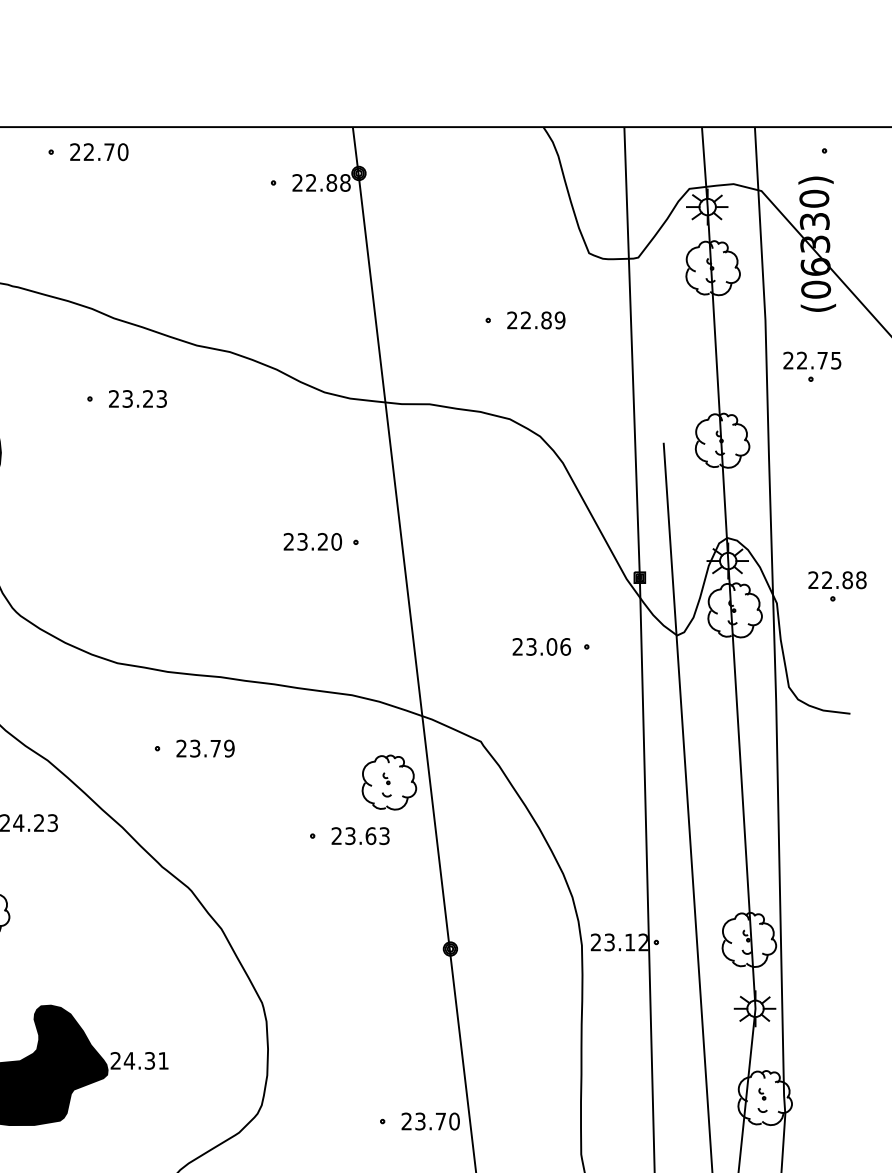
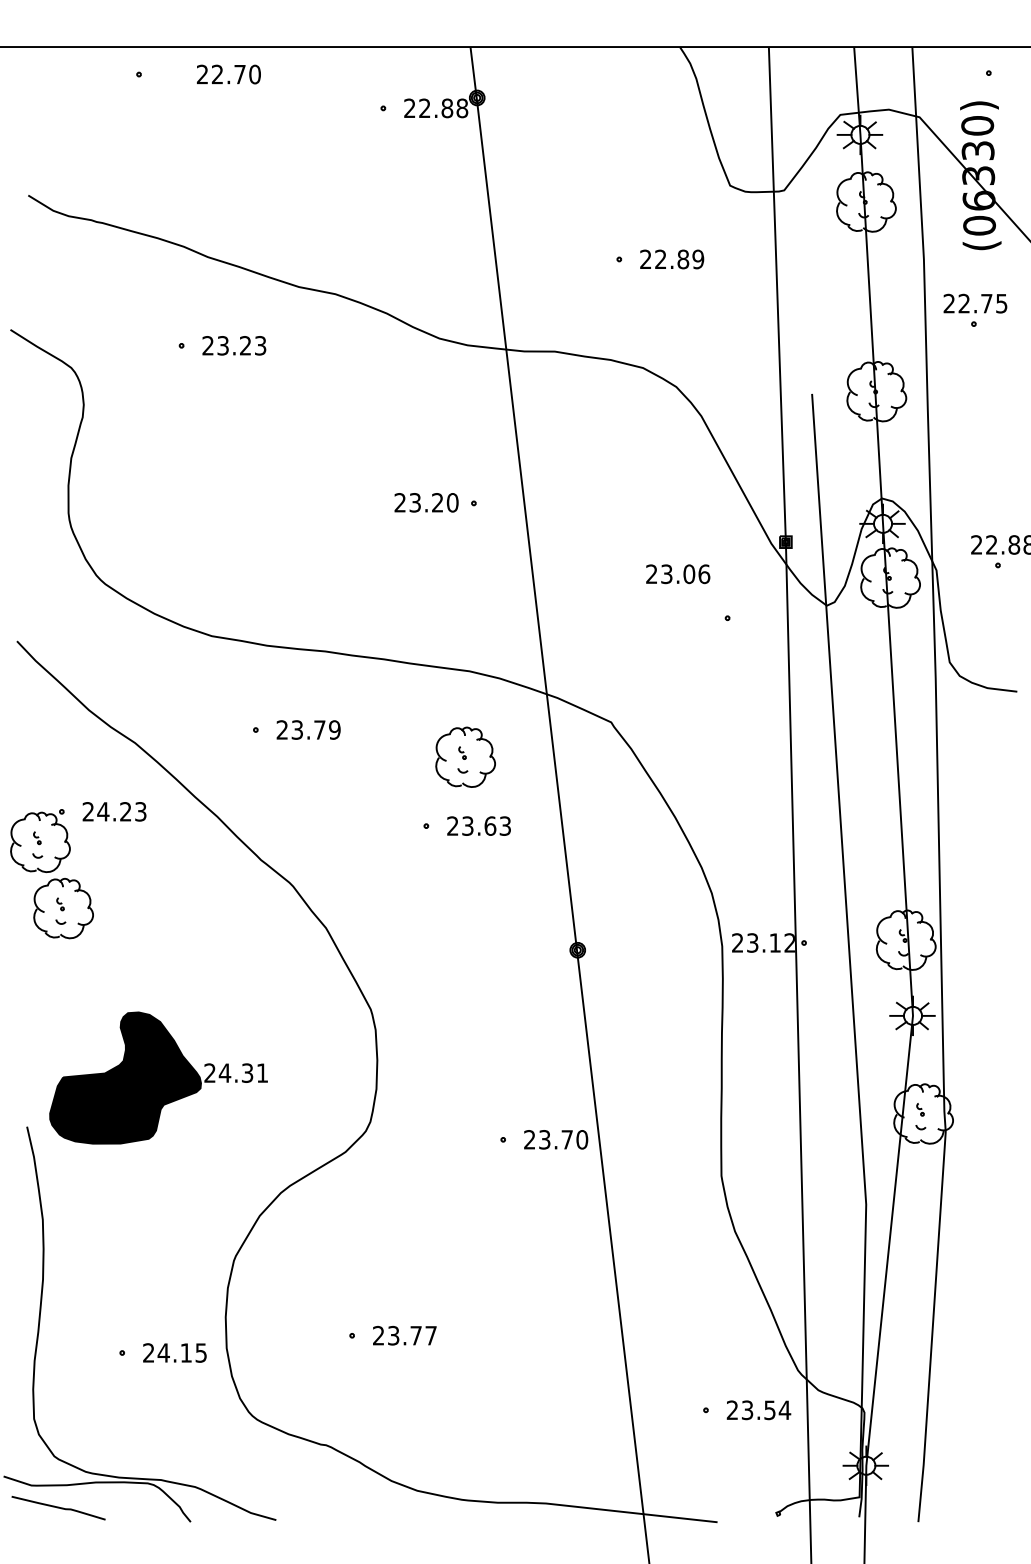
text: (98, 152) -> (228, 74), moved
text: (542, 647) -> (678, 574), moved
part: (389, 781) -> (465, 756), moved

